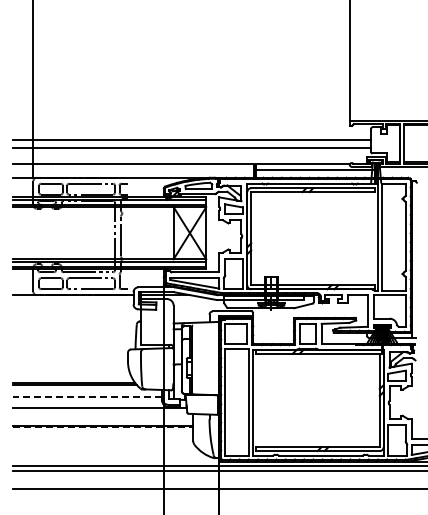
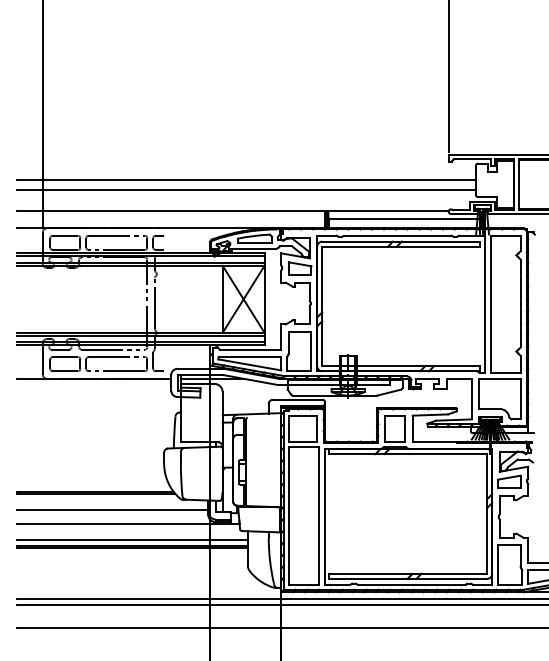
line: (87, 397) -> (112, 510), dashed -> solid
line: (103, 420) -> (132, 539), added
line: (103, 427) -> (132, 548), dashed -> solid

